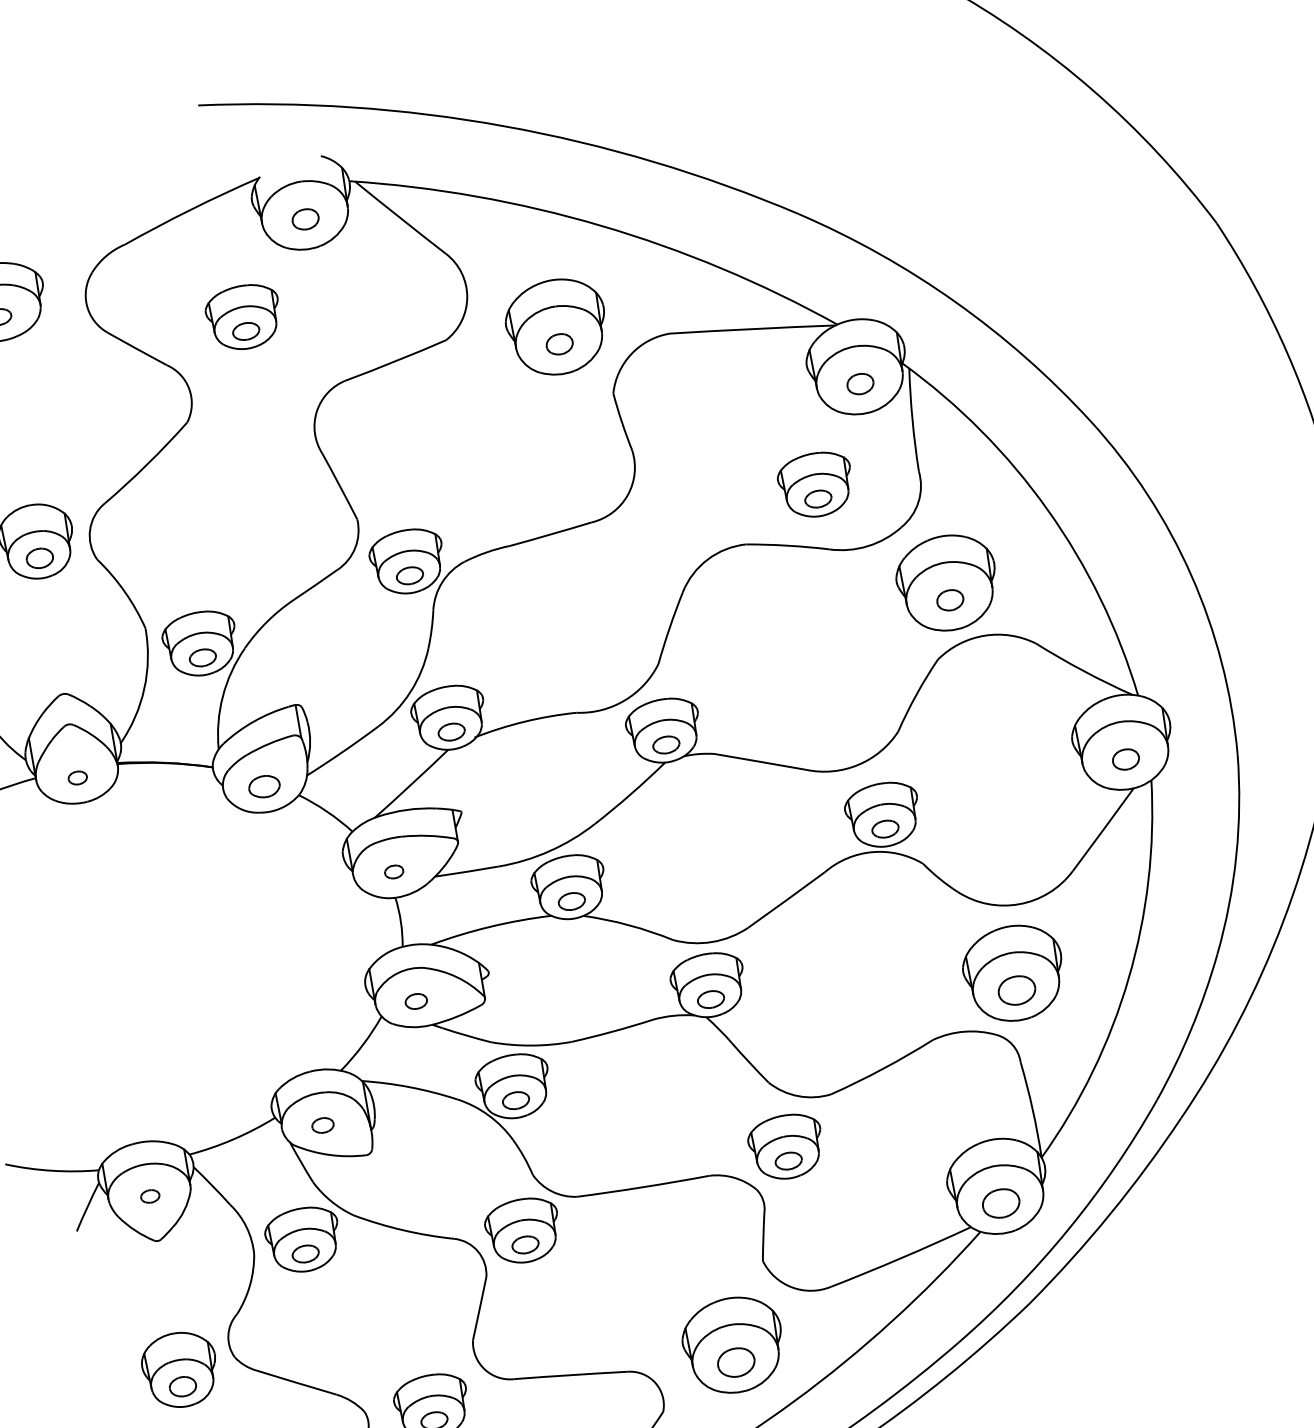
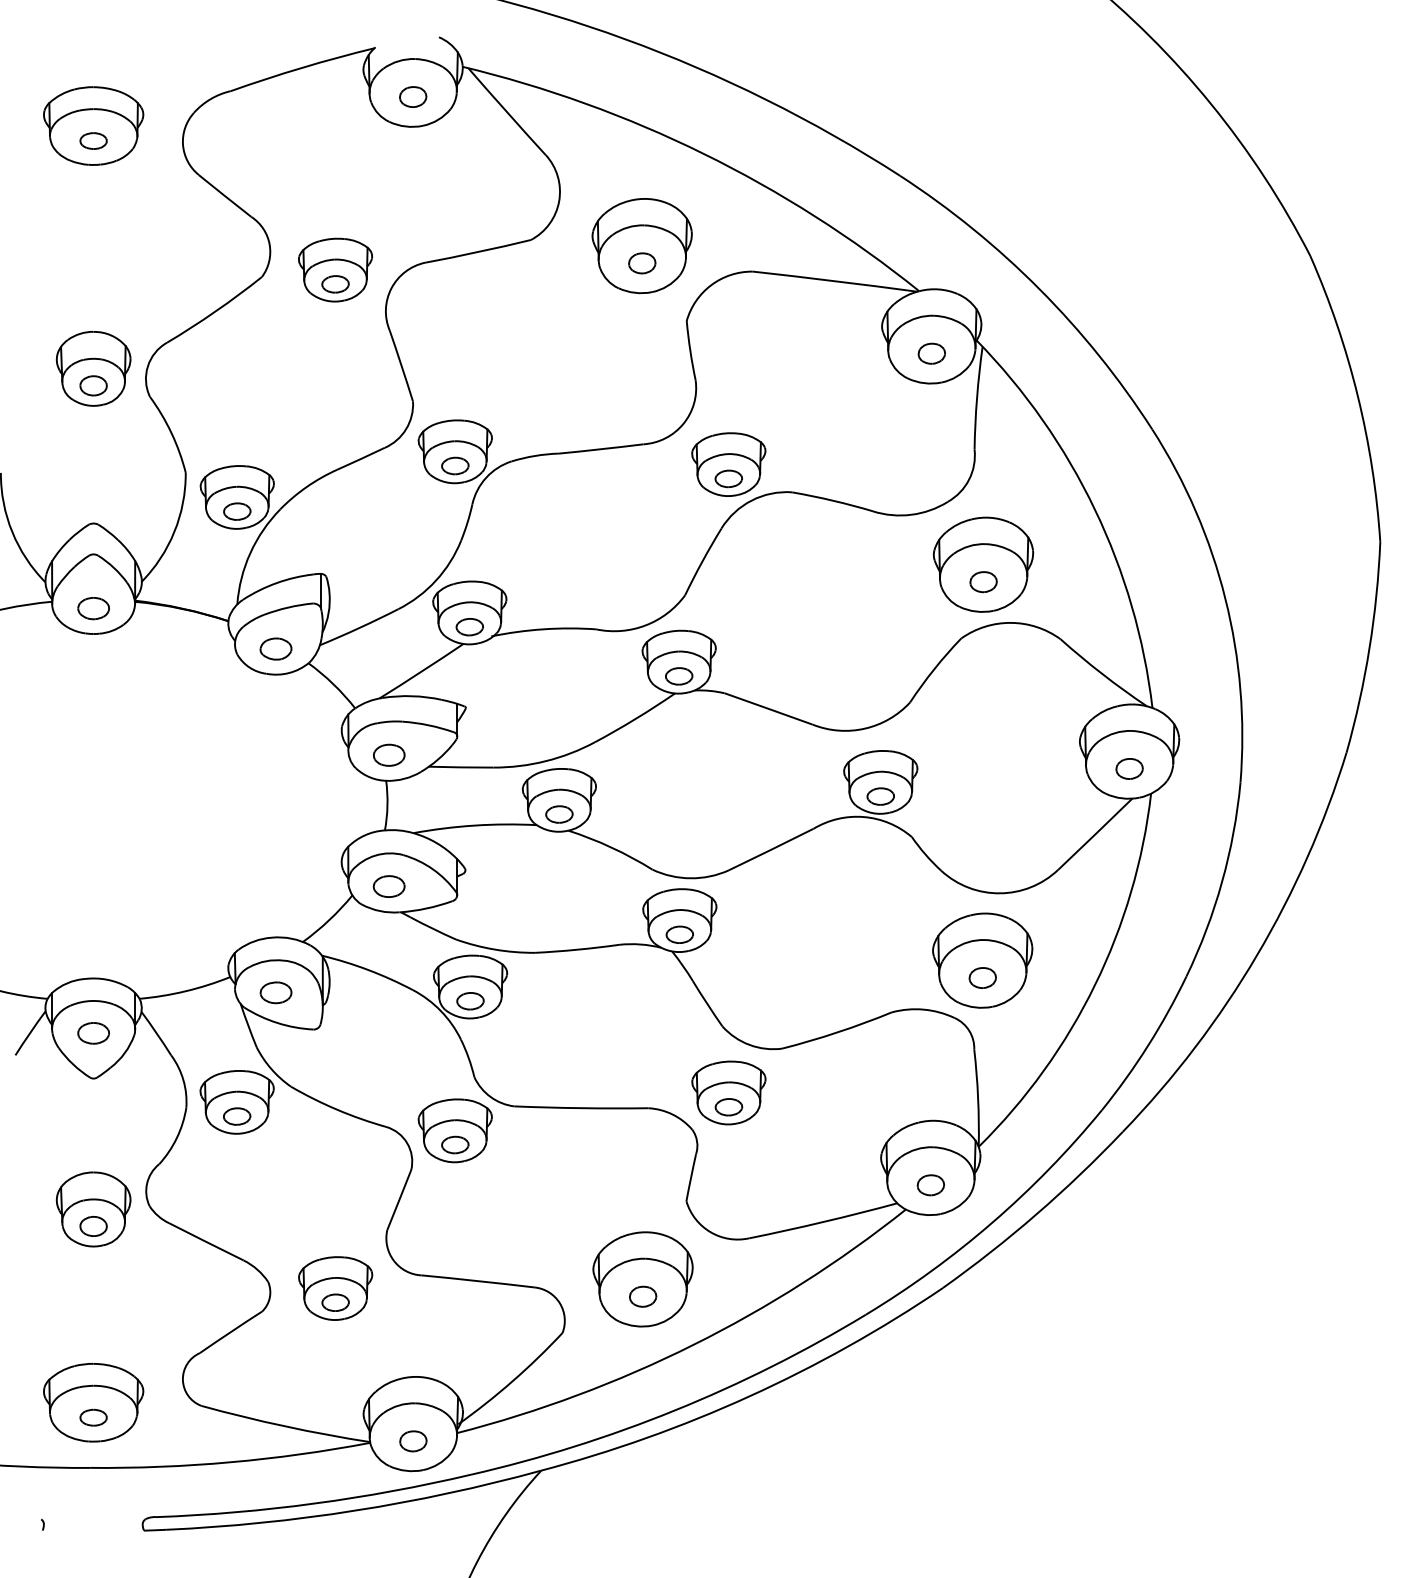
part: (243, 316) -> (335, 269), moved
part: (815, 484) -> (728, 464), moved
part: (77, 777) -> (93, 608), size x1.67
part: (394, 871) -> (389, 754), size x1.67
part: (1016, 990) -> (982, 977), size x0.71
part: (415, 1001) -> (388, 886), size x1.43
part: (322, 1125) -> (275, 992), size x1.43
part: (150, 1196) -> (93, 1033), size x1.67
part: (1000, 1203) -> (930, 1185), size x0.71
part: (736, 1362) -> (643, 1296), size x0.71

